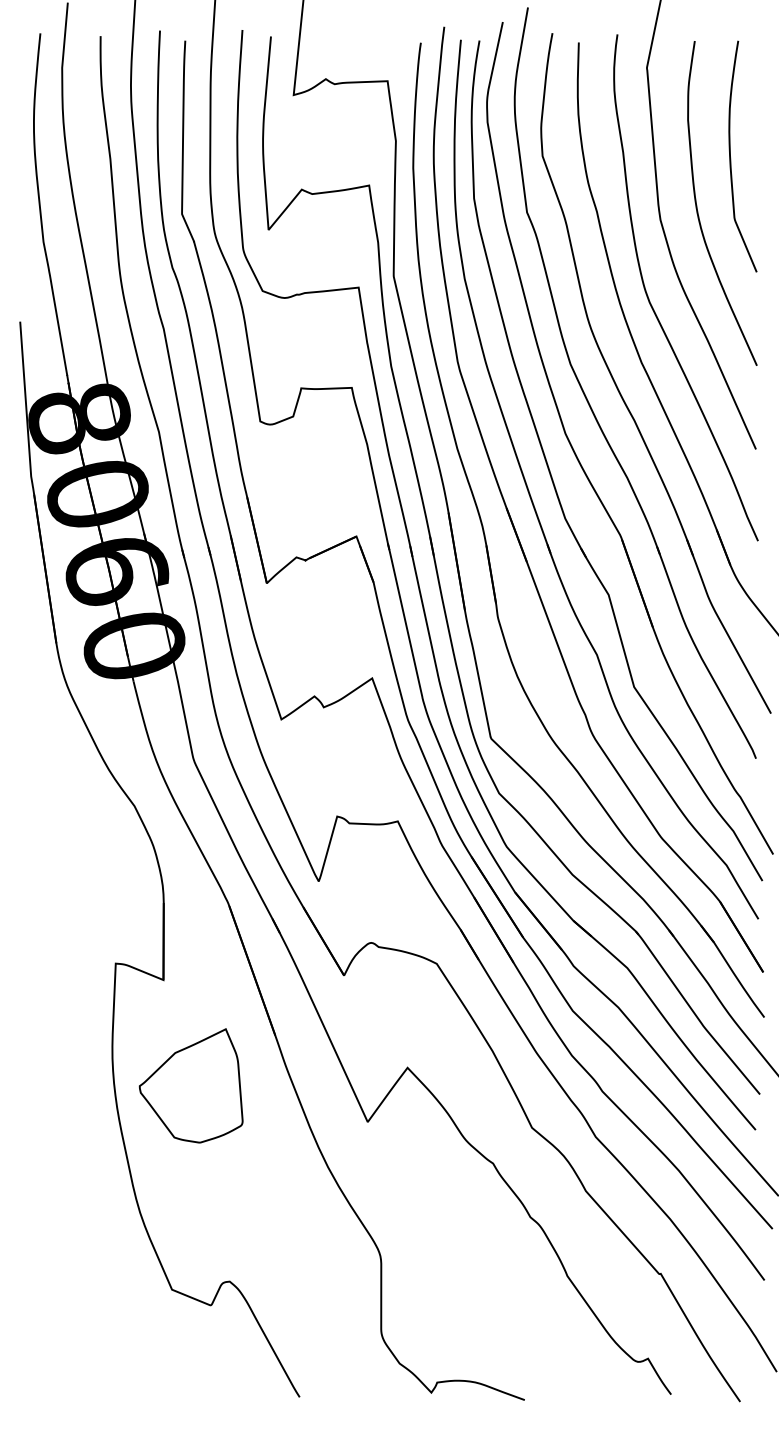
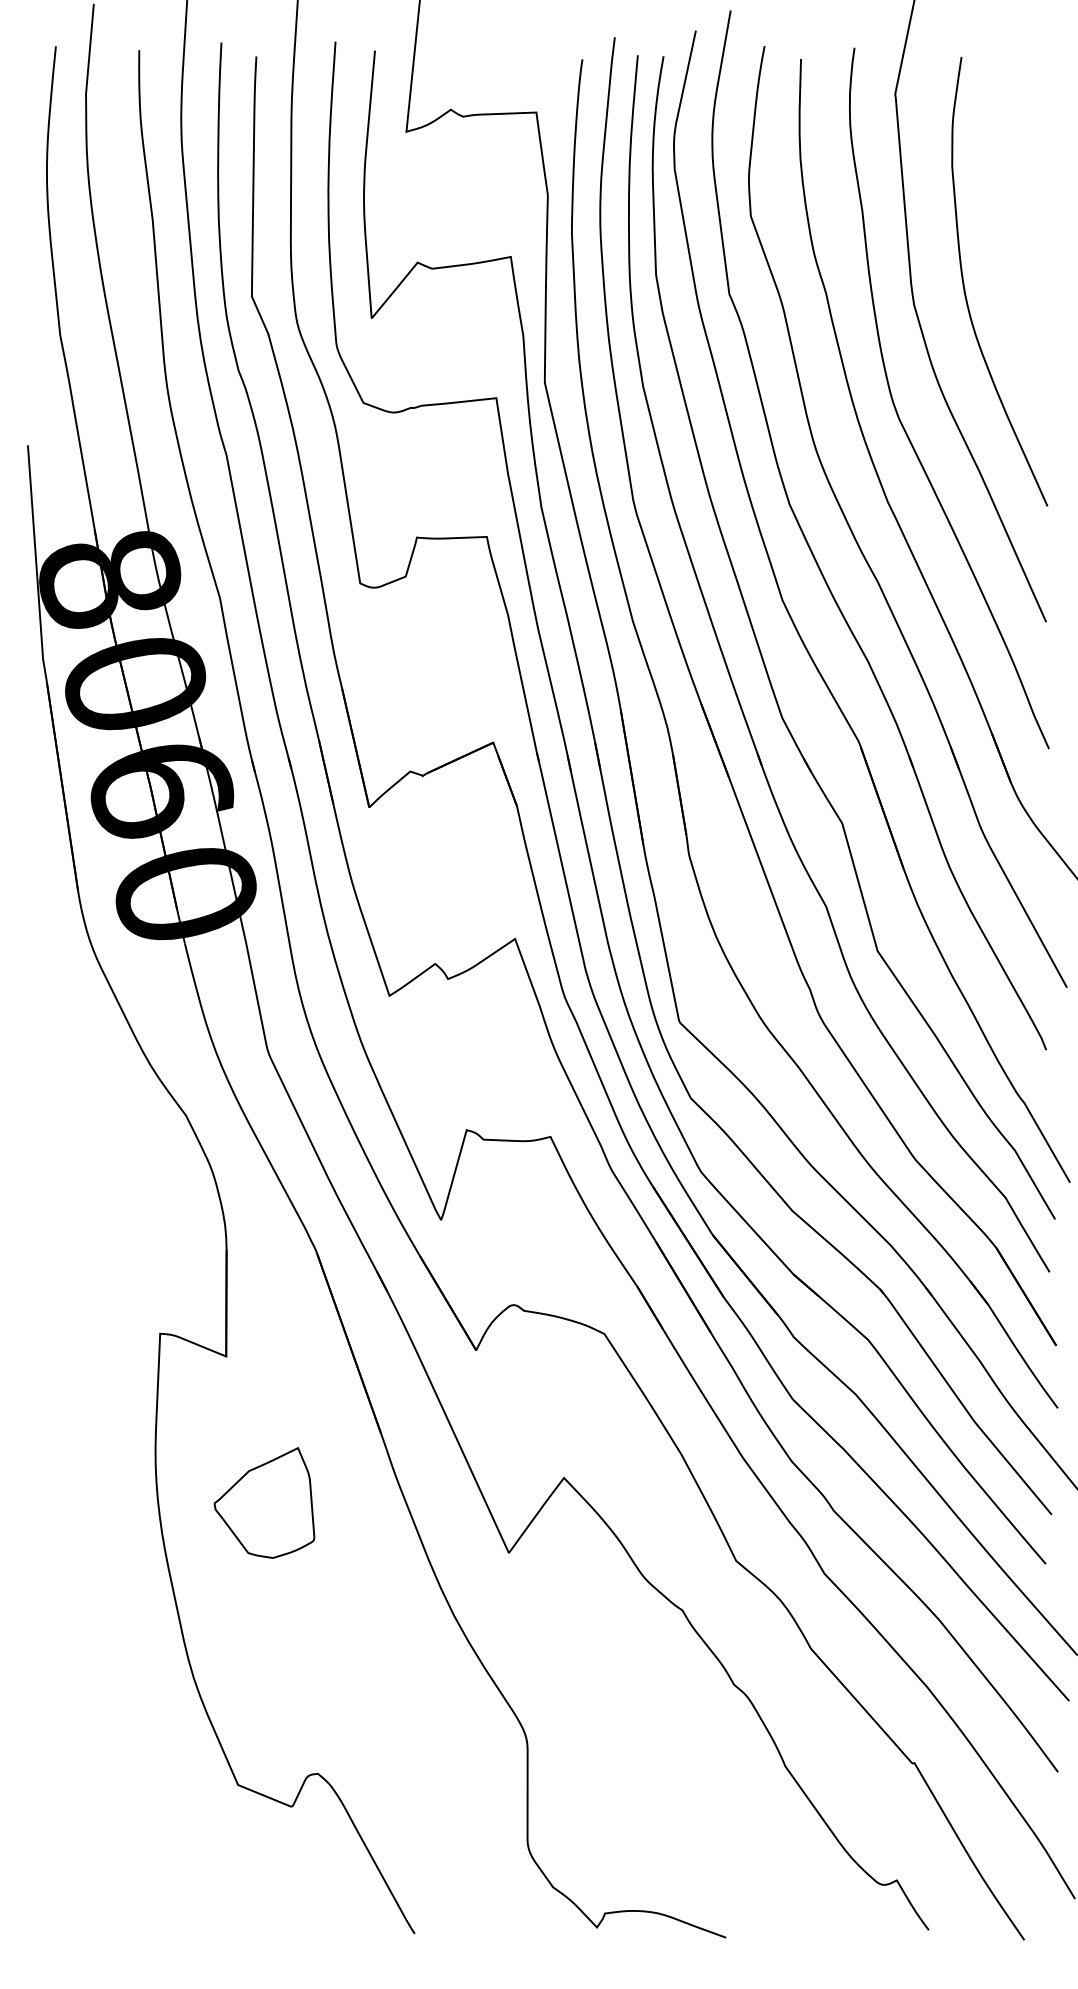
curve: (731, 158) -> (1012, 219), removed
part: (190, 1085) -> (263, 1502), size x0.7

